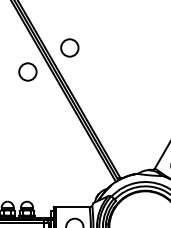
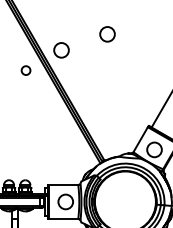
circle: (124, 29) -> (107, 34), added
circle: (27, 71) -> (25, 70), size x0.6

